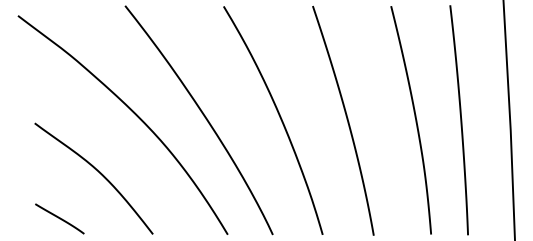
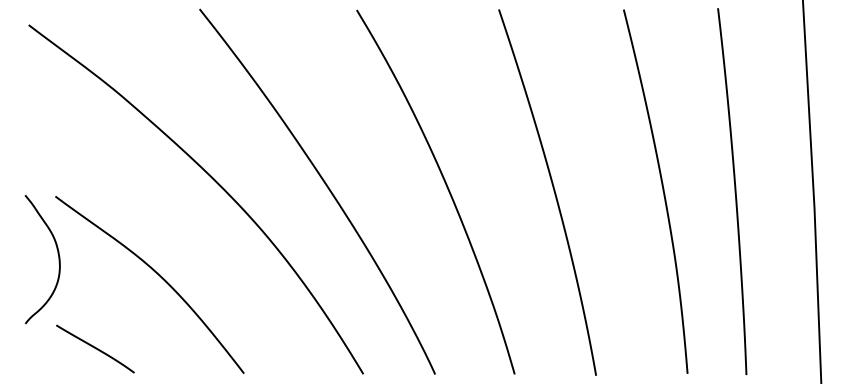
curve: (35, 158) -> (56, 252), added

